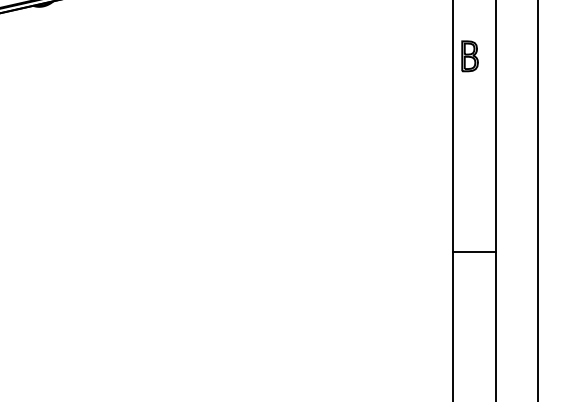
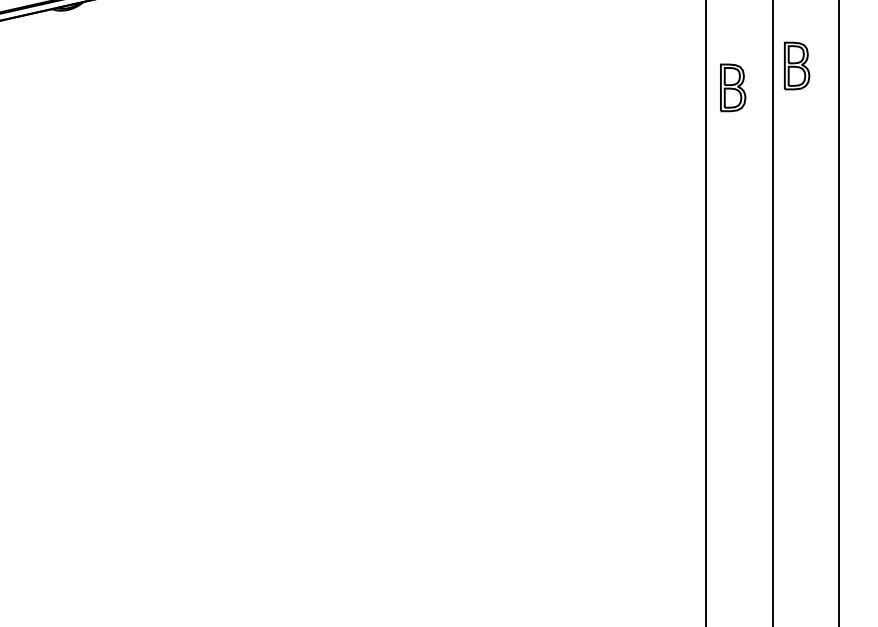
part: (510, 42) -> (796, 66), added
line: (473, 252) -> (738, 393), removed

